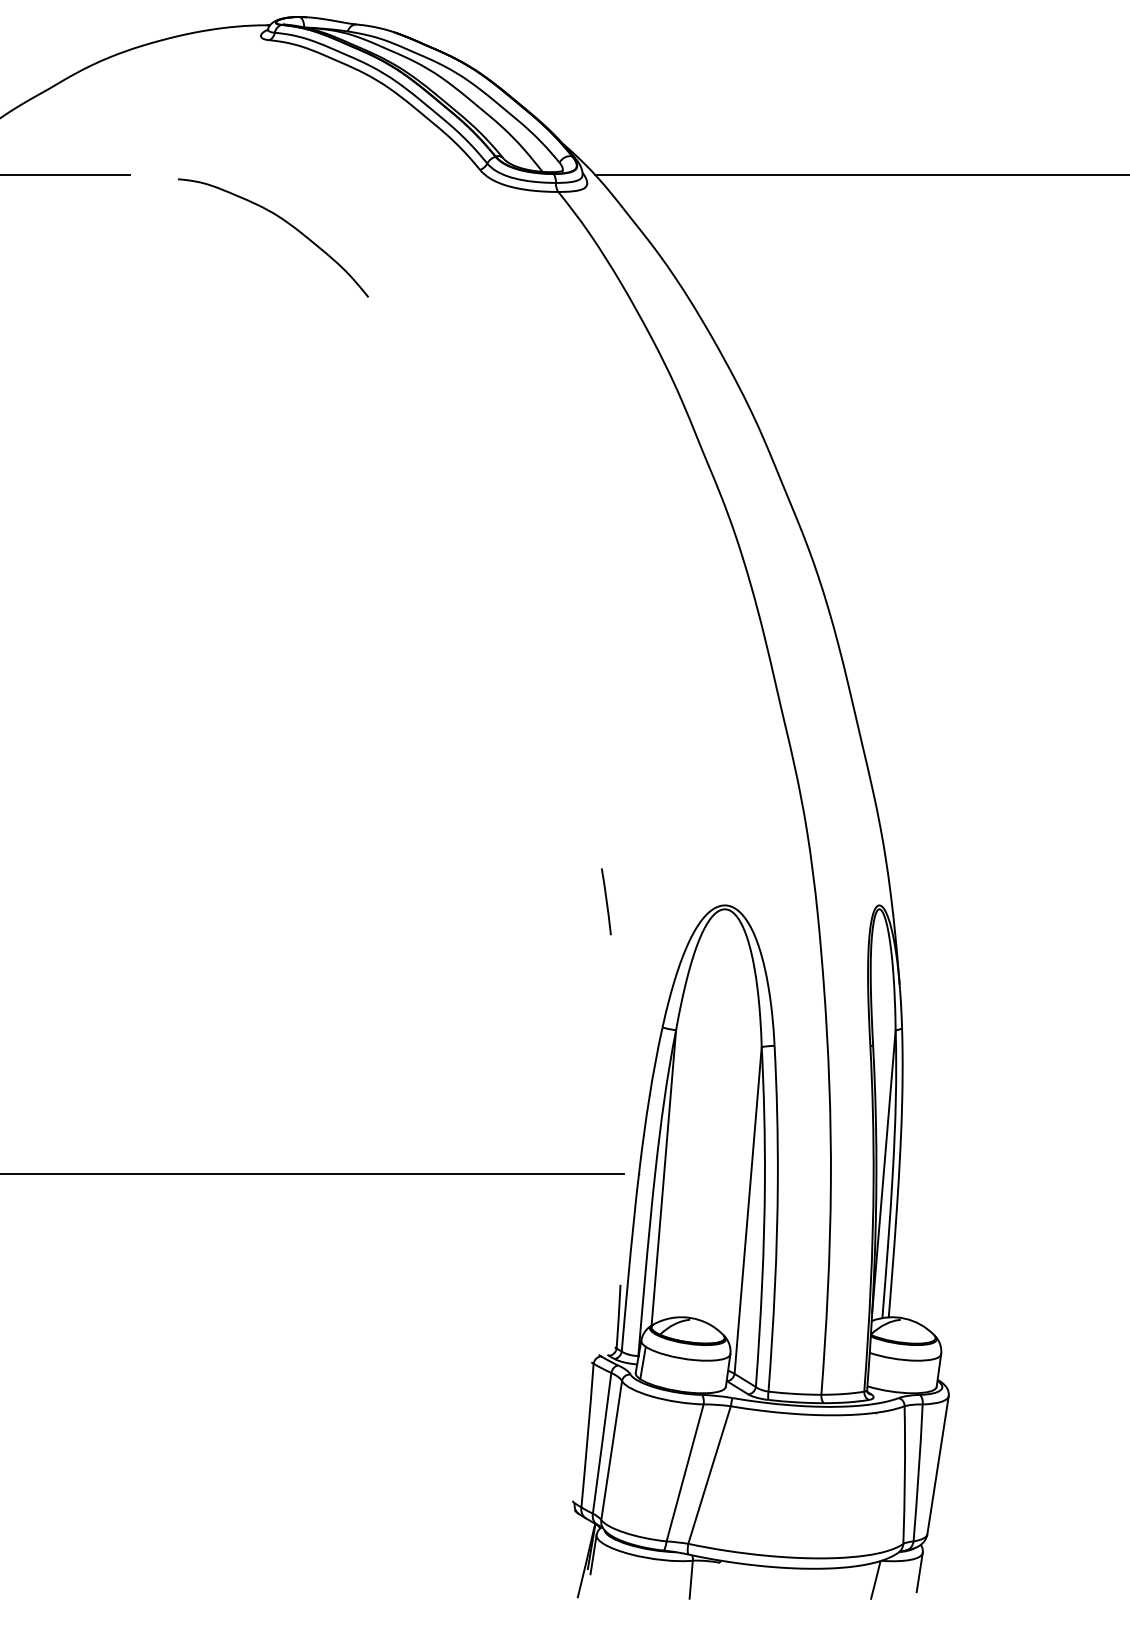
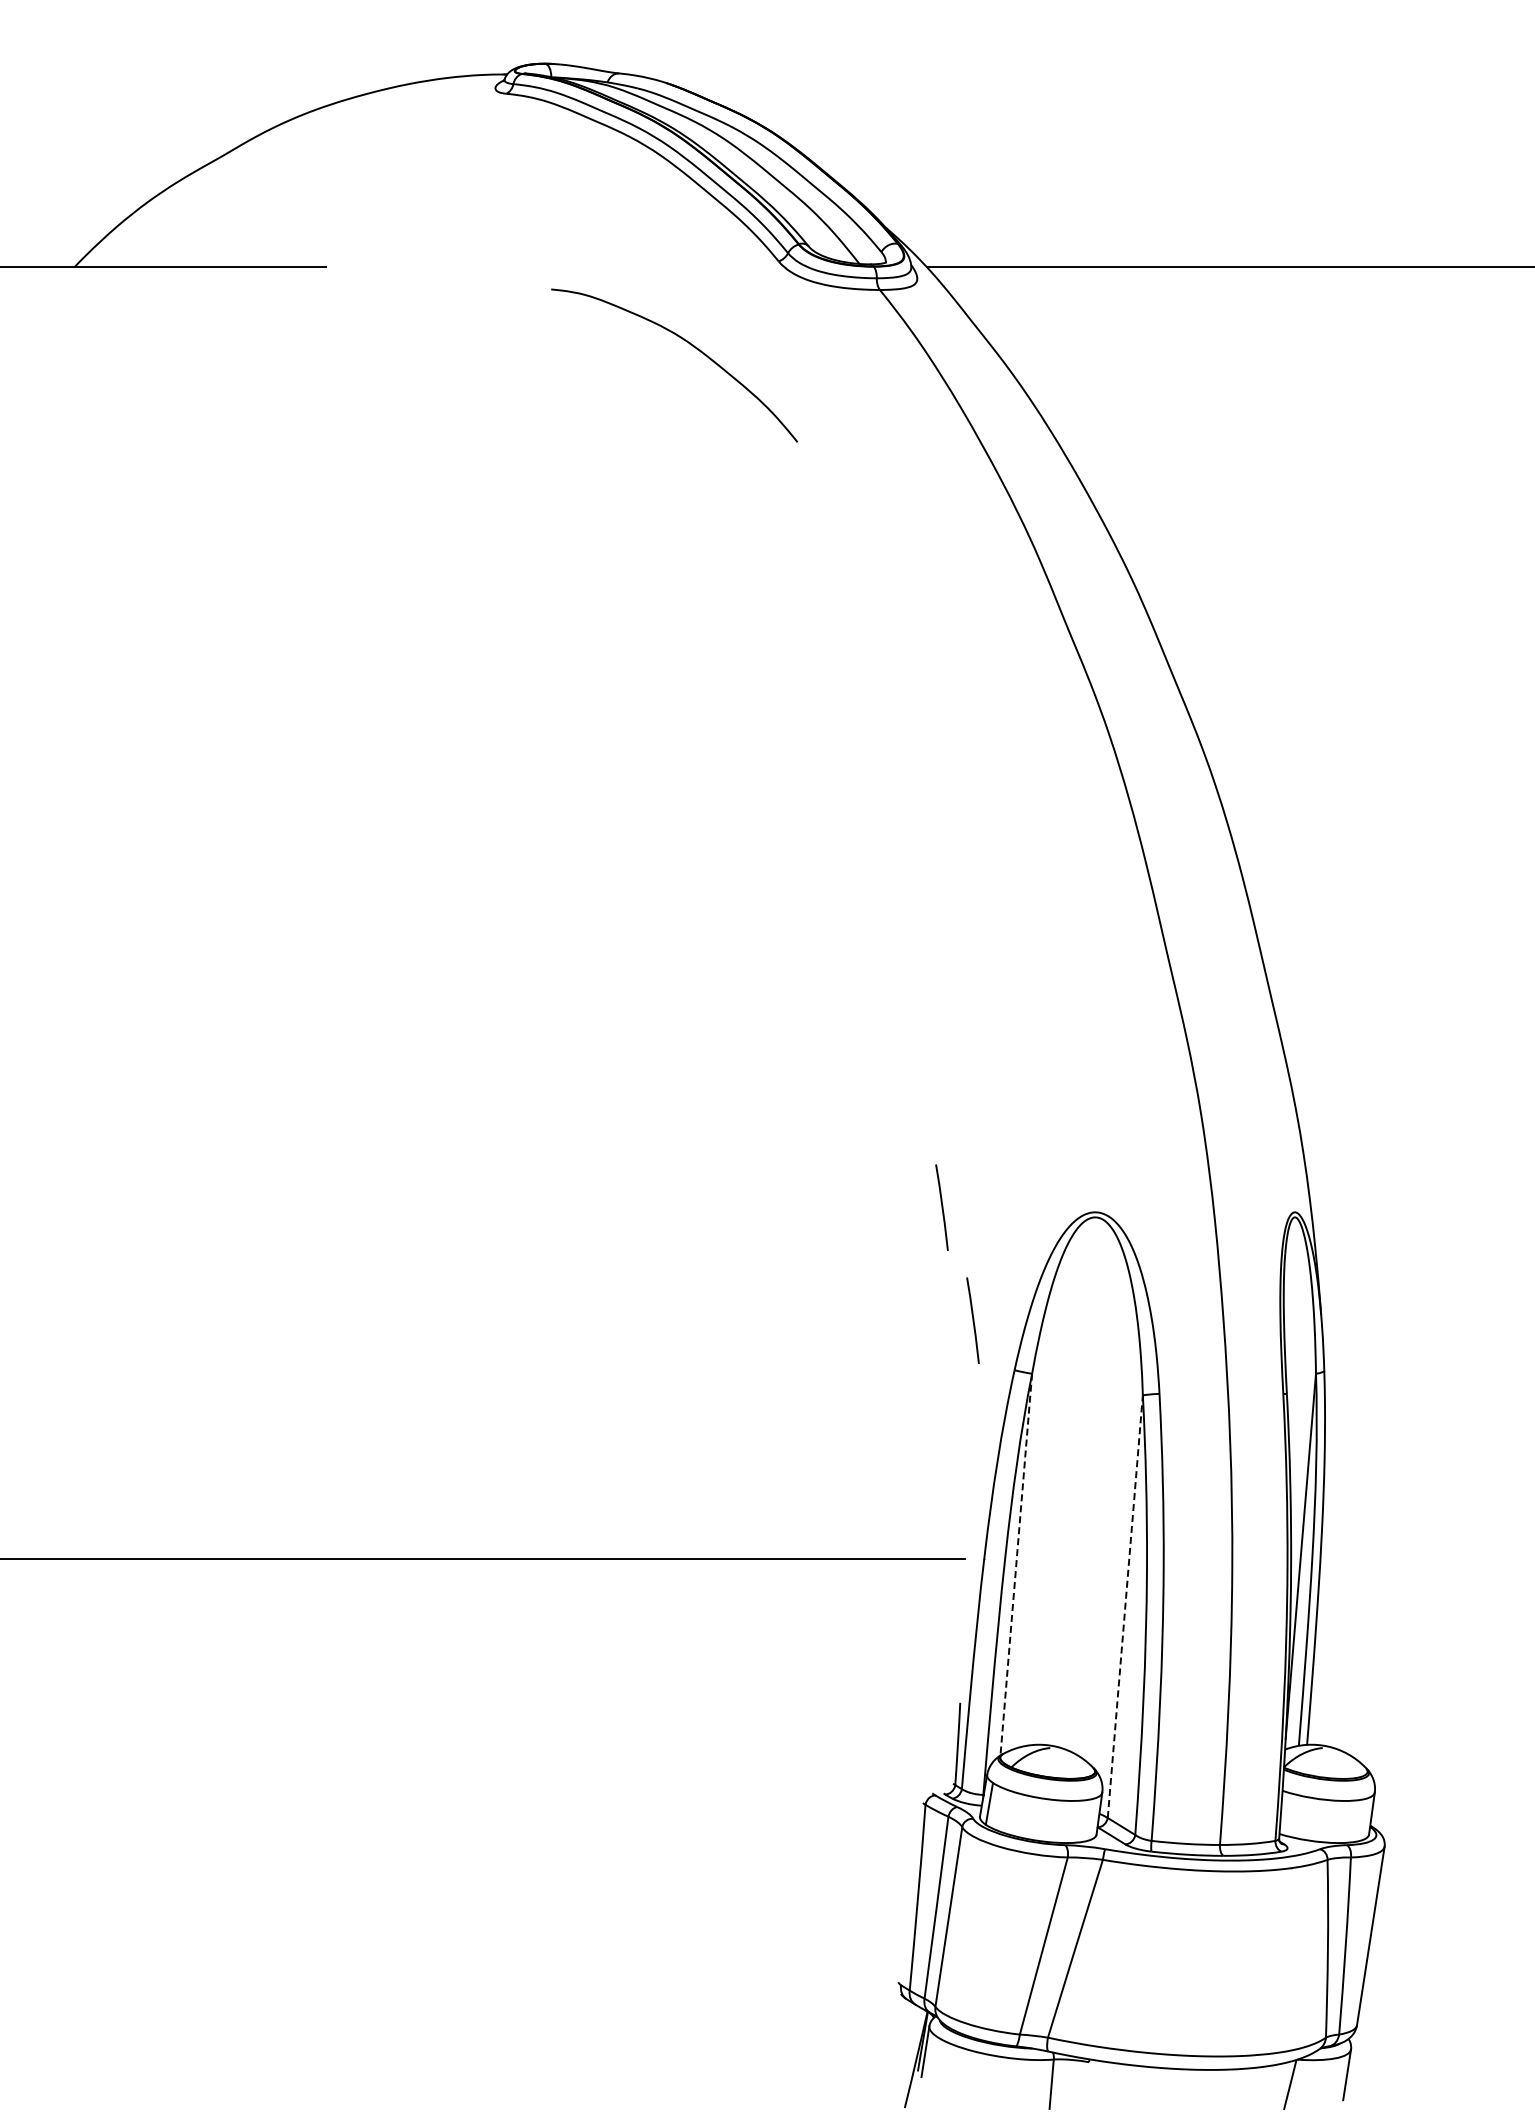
curve: (284, 221) -> (689, 344), moved
line: (629, 989) -> (972, 1320), added
line: (663, 1177) -> (1016, 1564), solid -> dashed
line: (748, 1210) -> (1125, 1606), solid -> dashed

